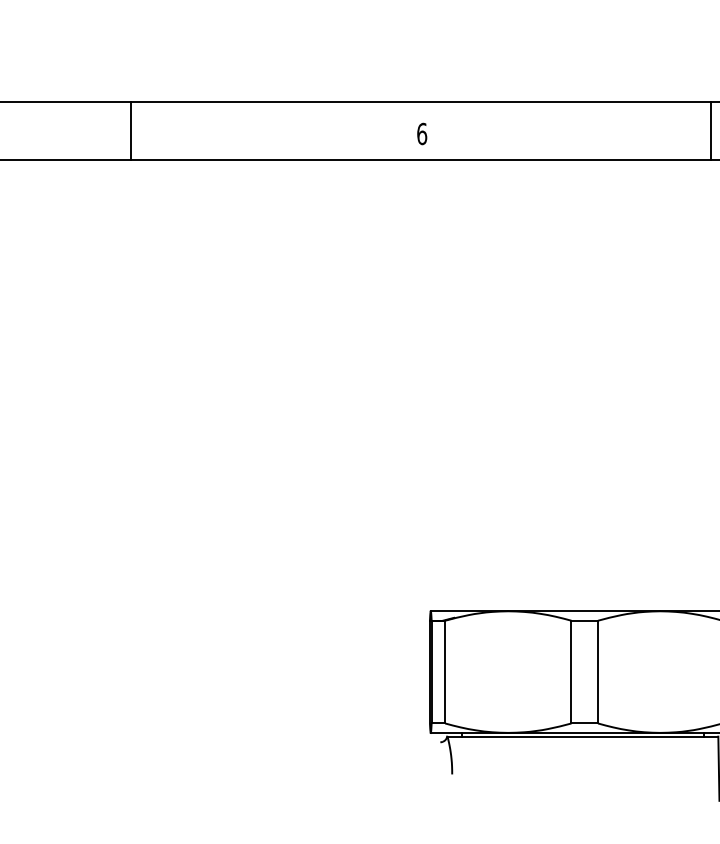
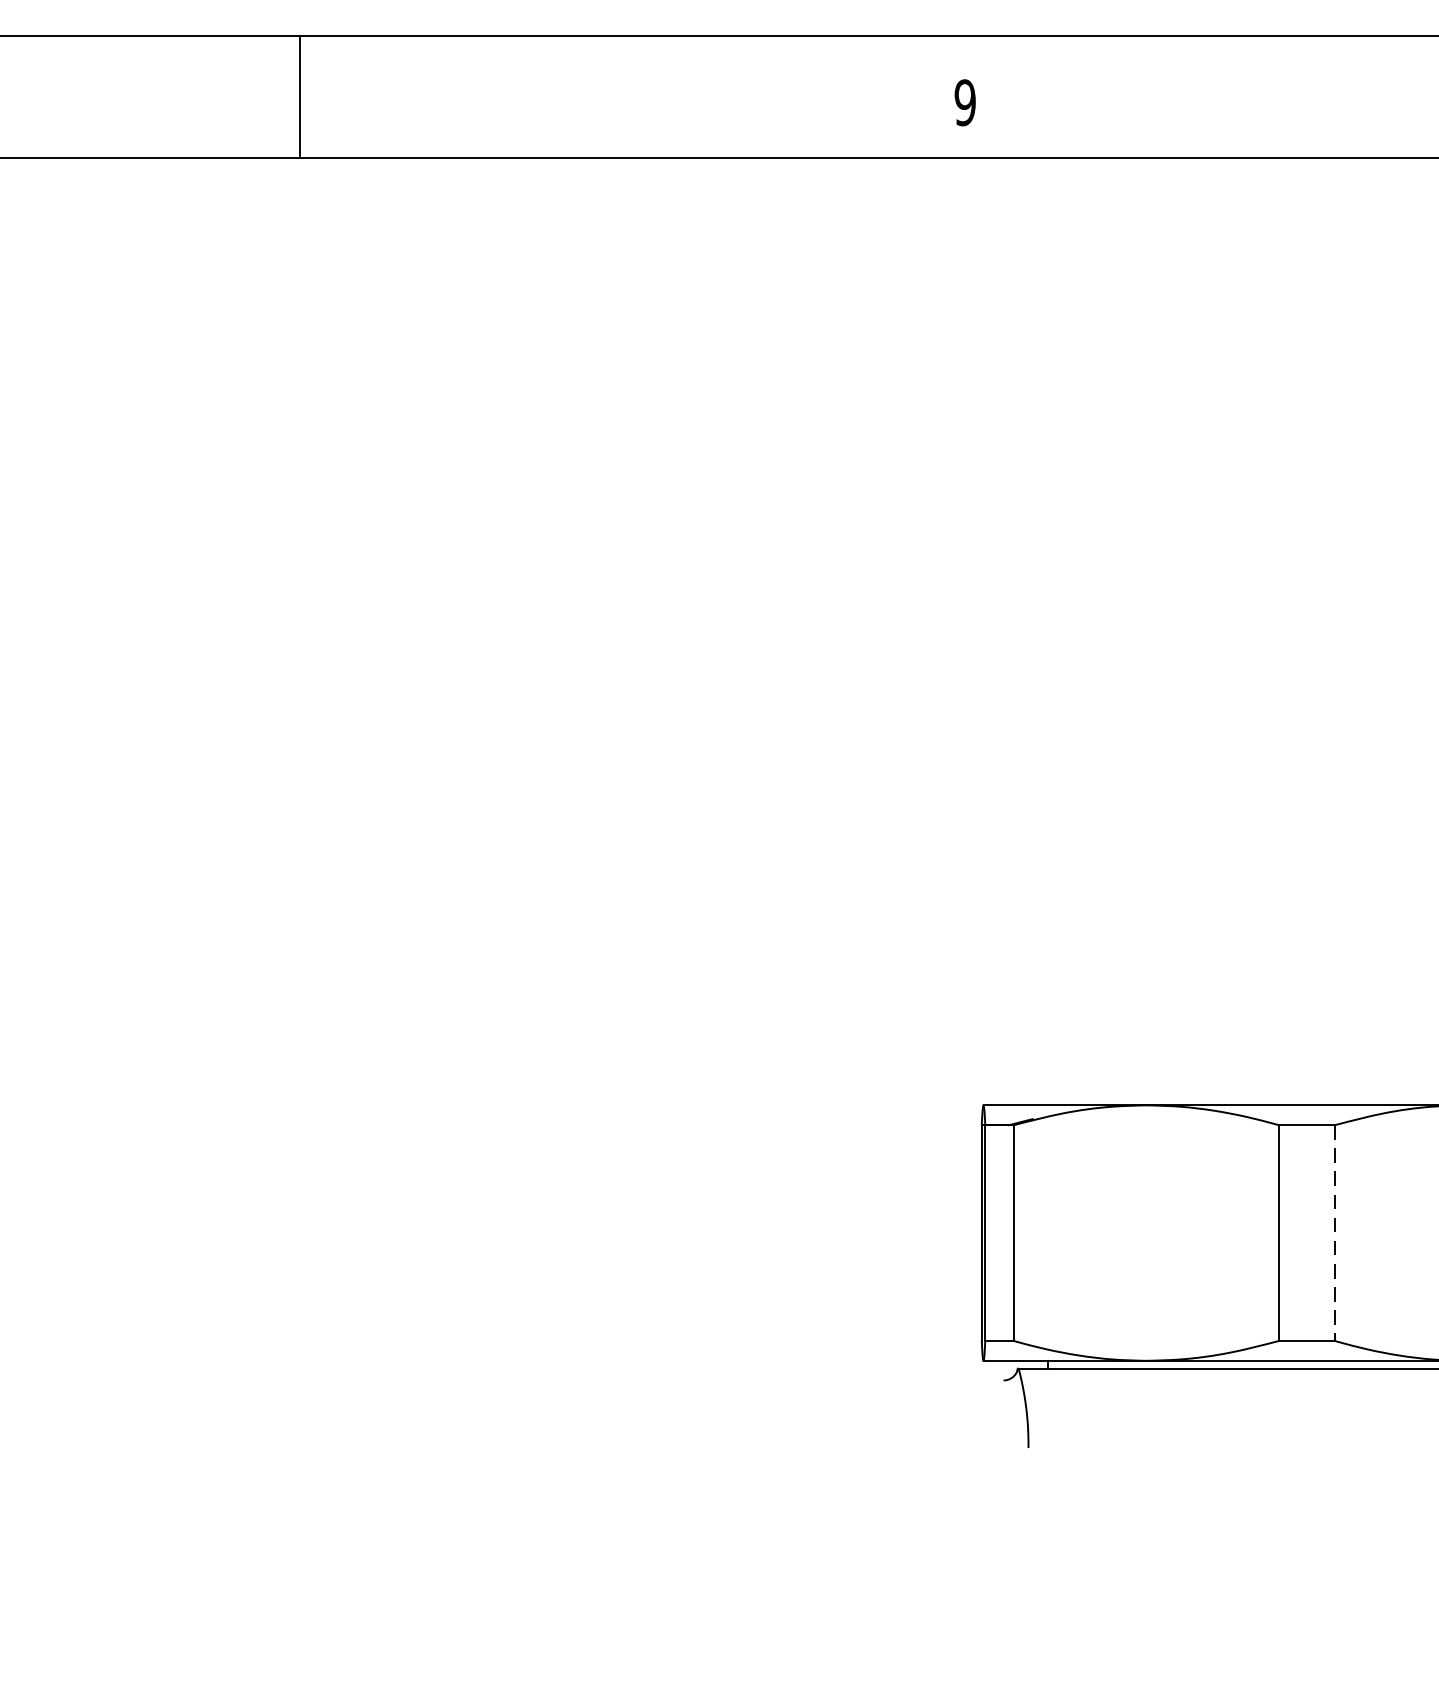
line: (130, 131) -> (300, 97), moved
text: (422, 133) -> (966, 101), 6 -> 9
line: (598, 672) -> (1335, 1233), solid -> dashed

